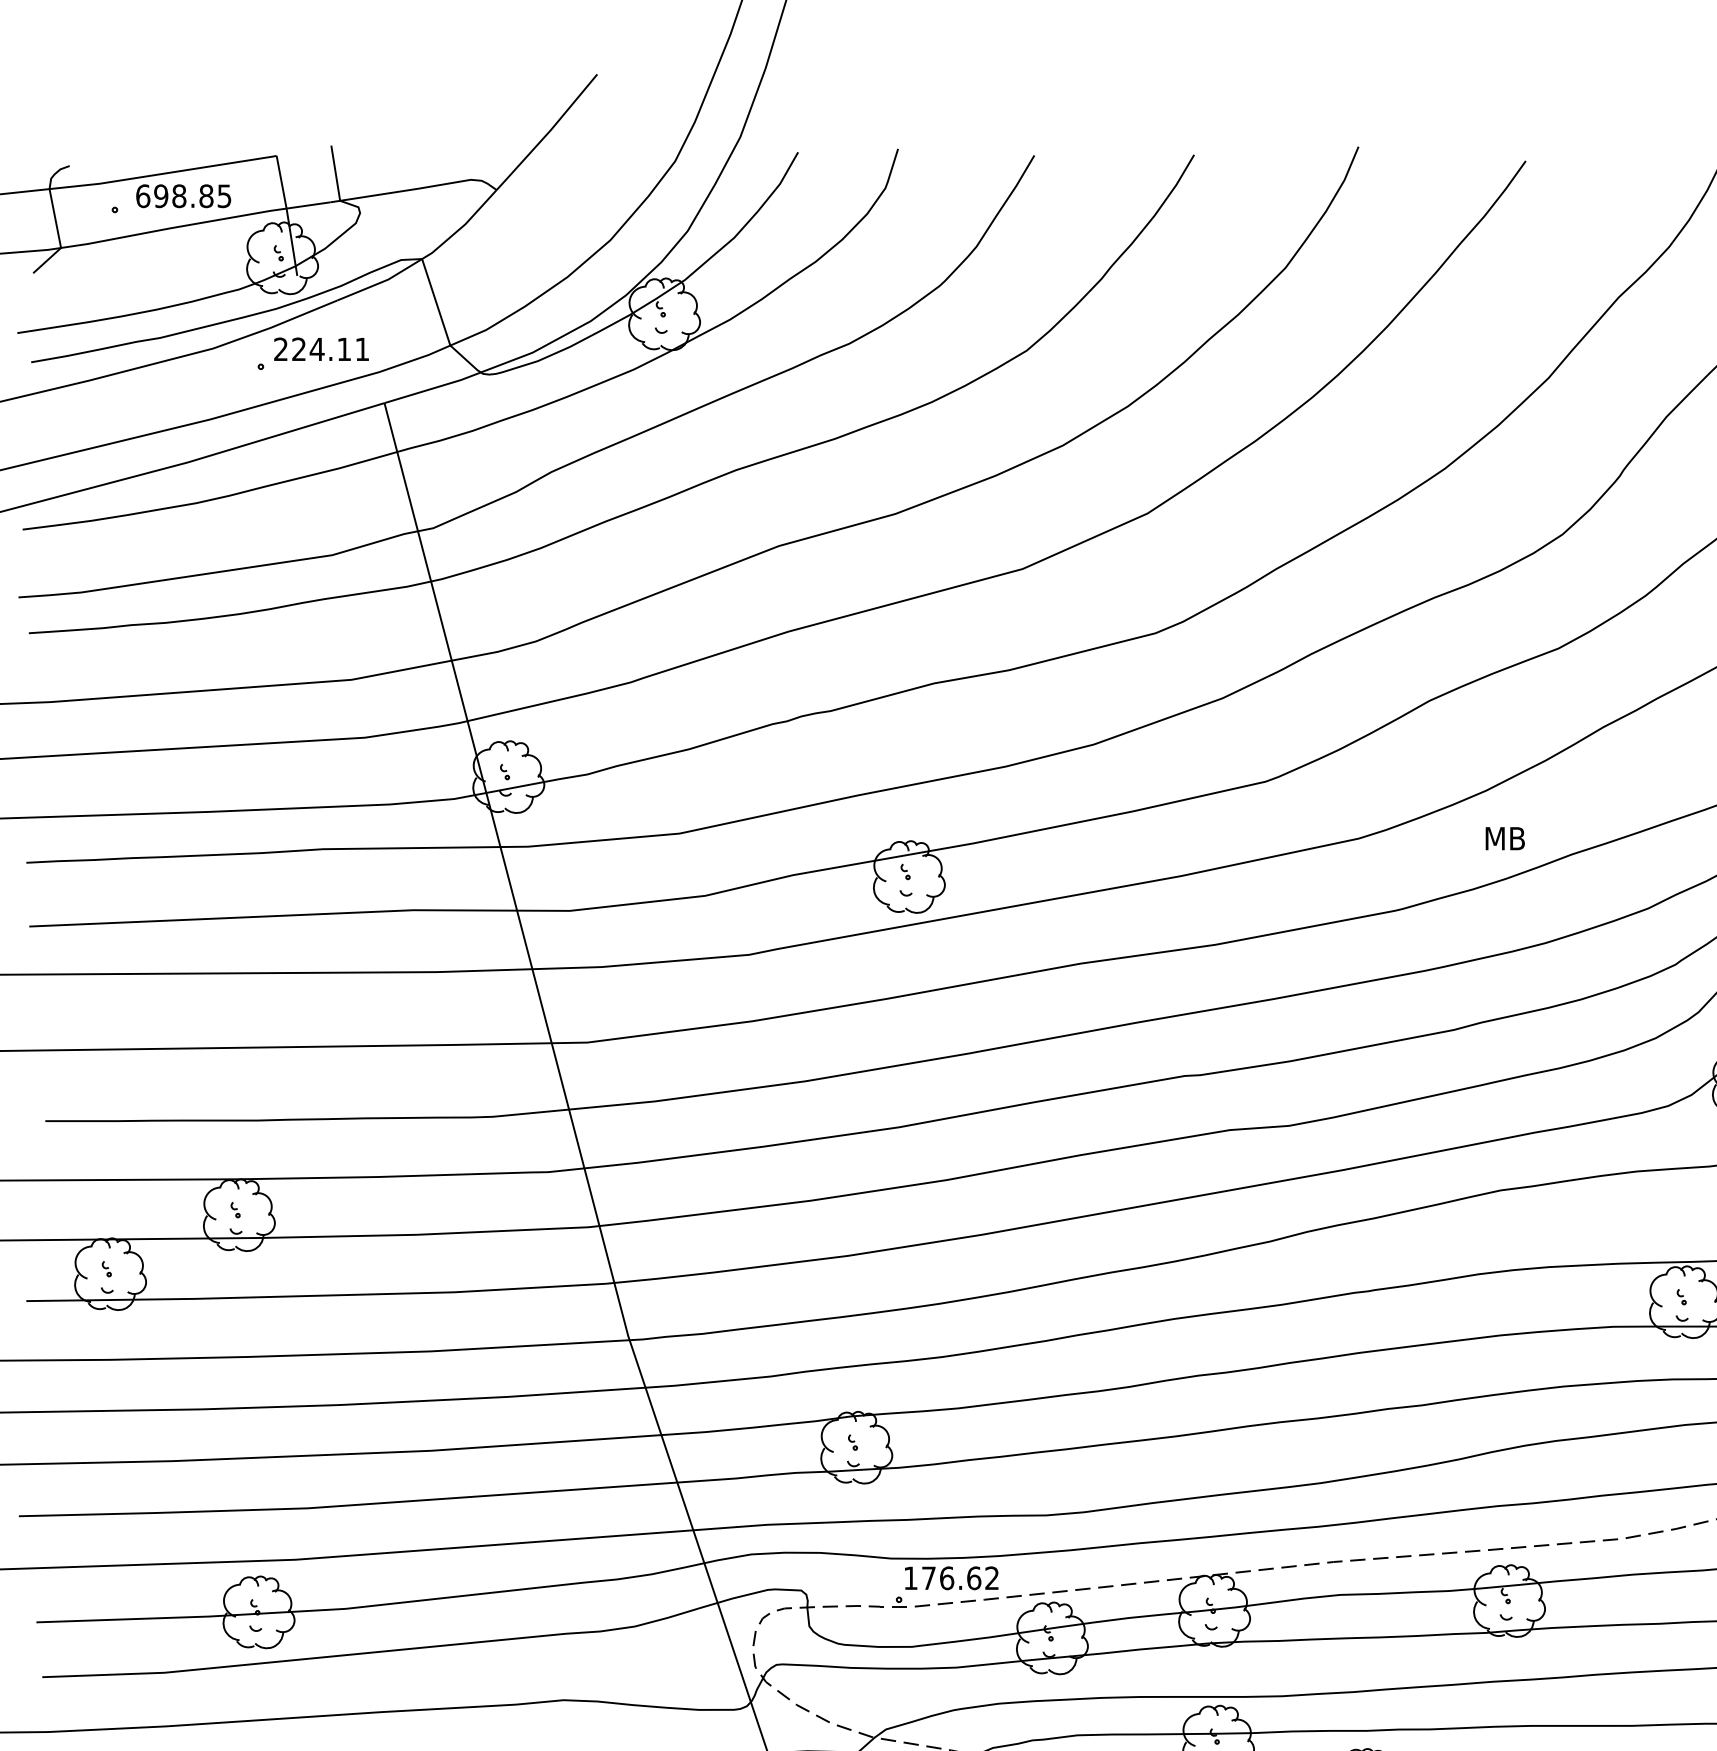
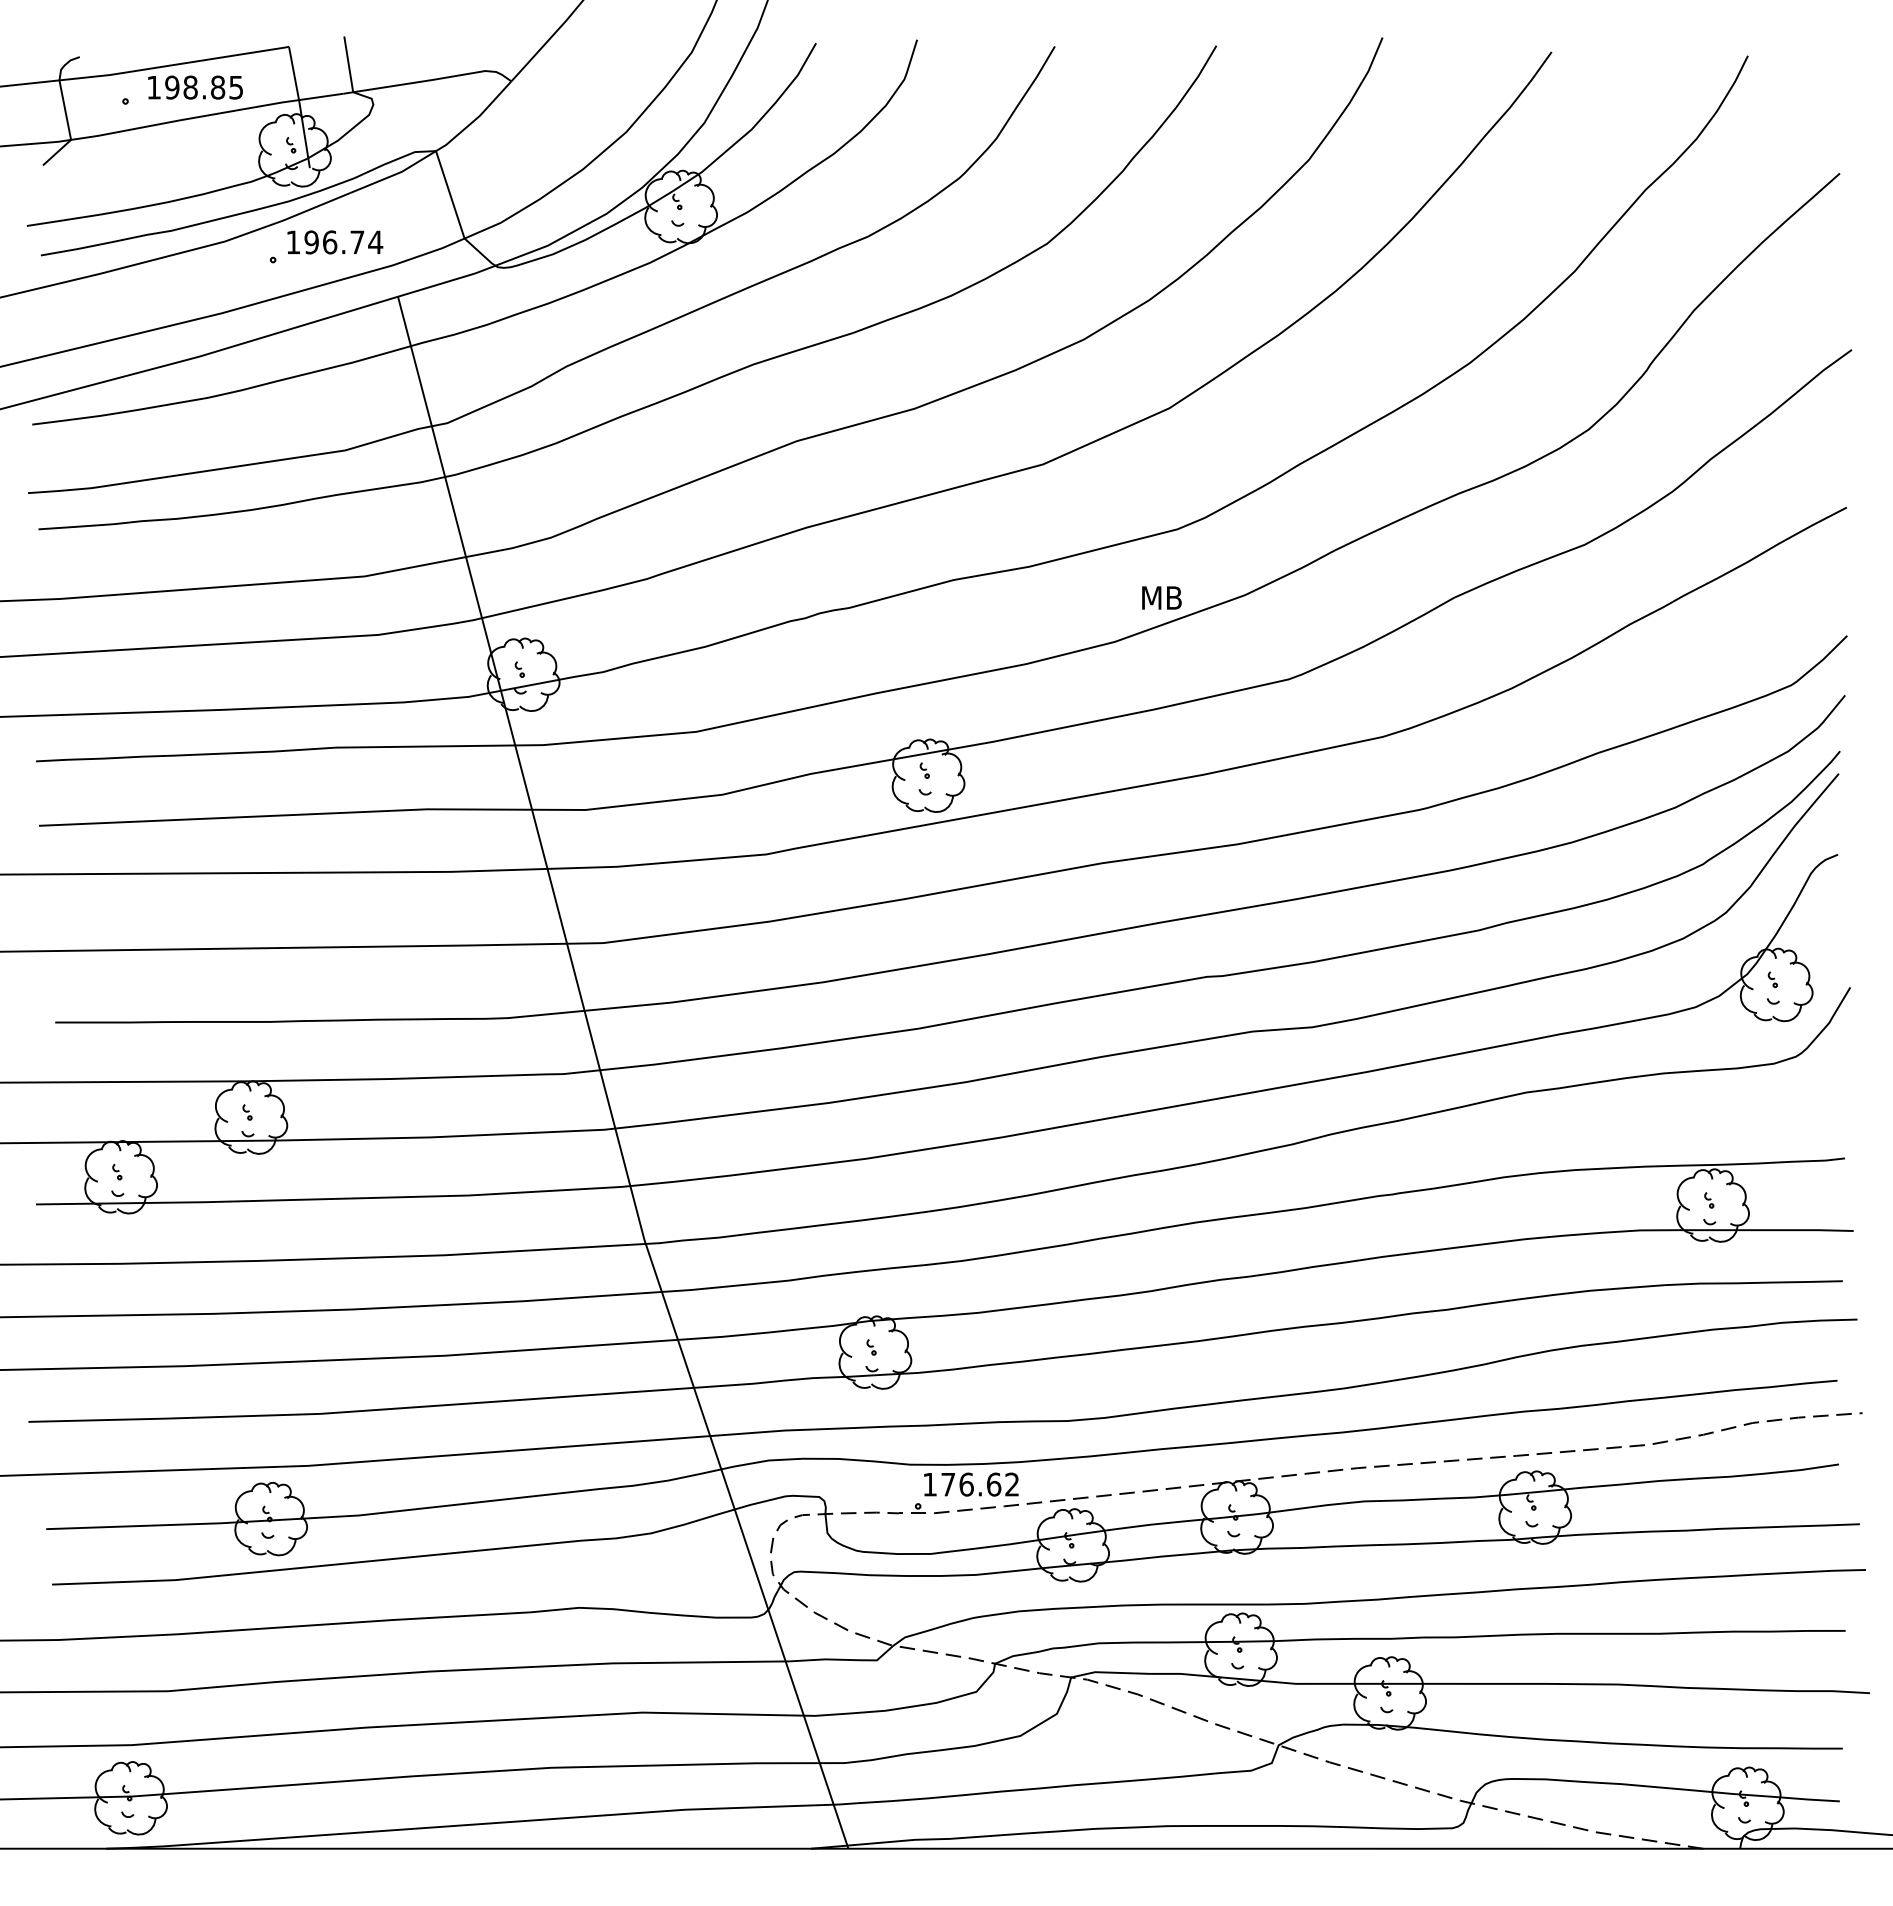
text: (143, 196) -> (154, 87), 698.85 -> 198.85
text: (321, 349) -> (334, 242), 224.11 -> 196.74
text: (1504, 838) -> (1161, 597), moved

